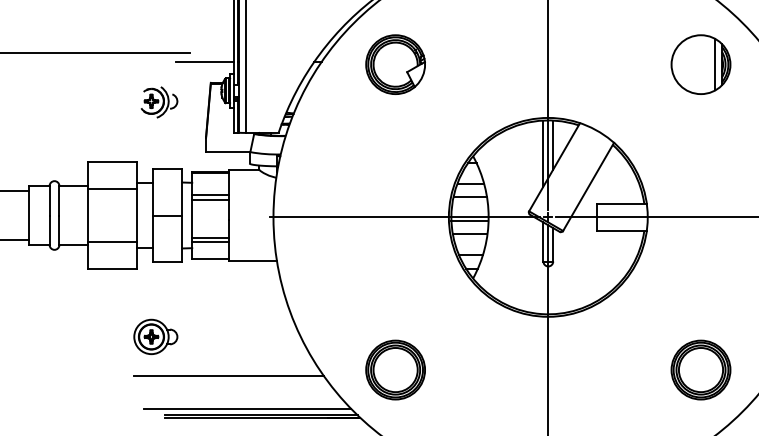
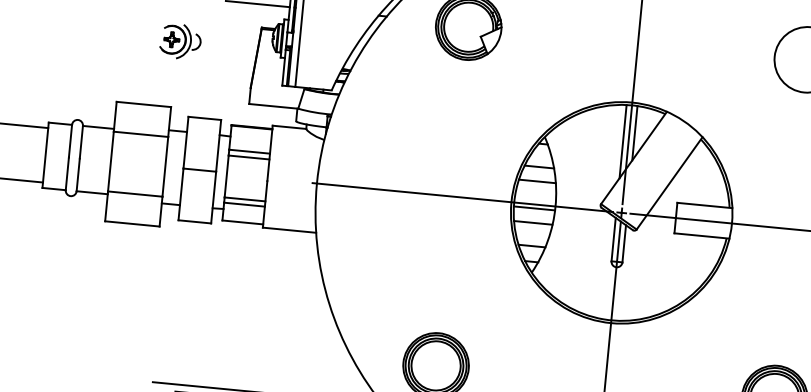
part: (159, 102) -> (180, 41), moved
part: (155, 336) -> (173, 303), removed
line: (228, 376) -> (250, 355), removed

